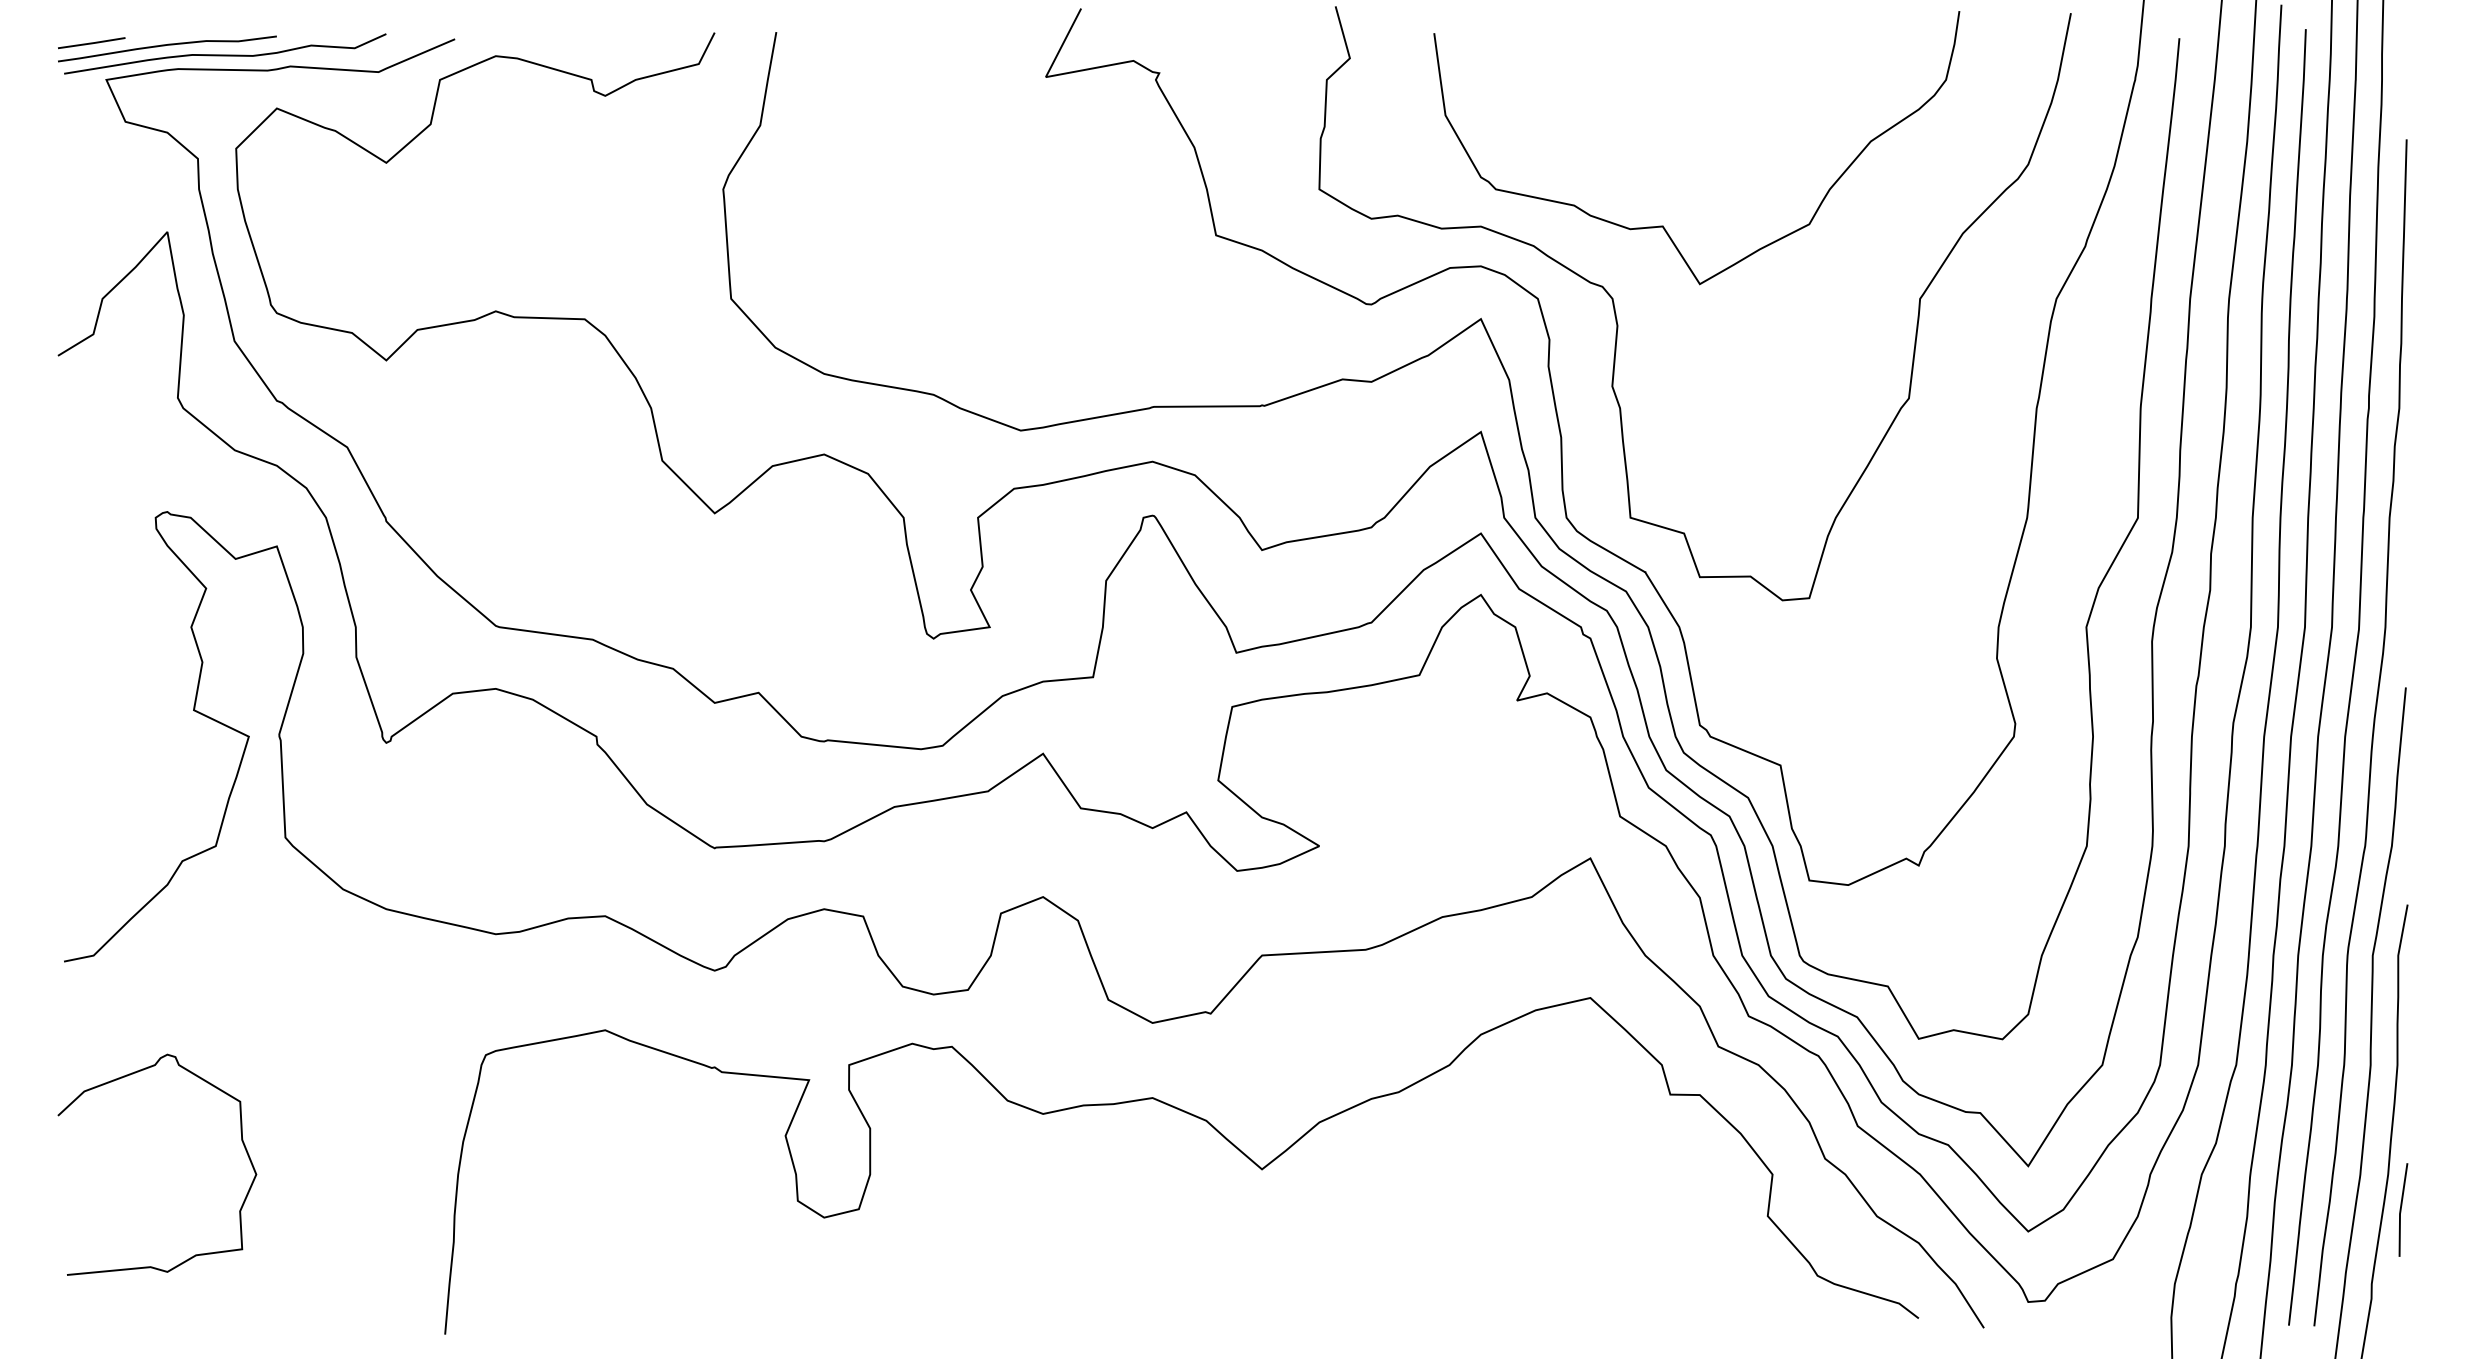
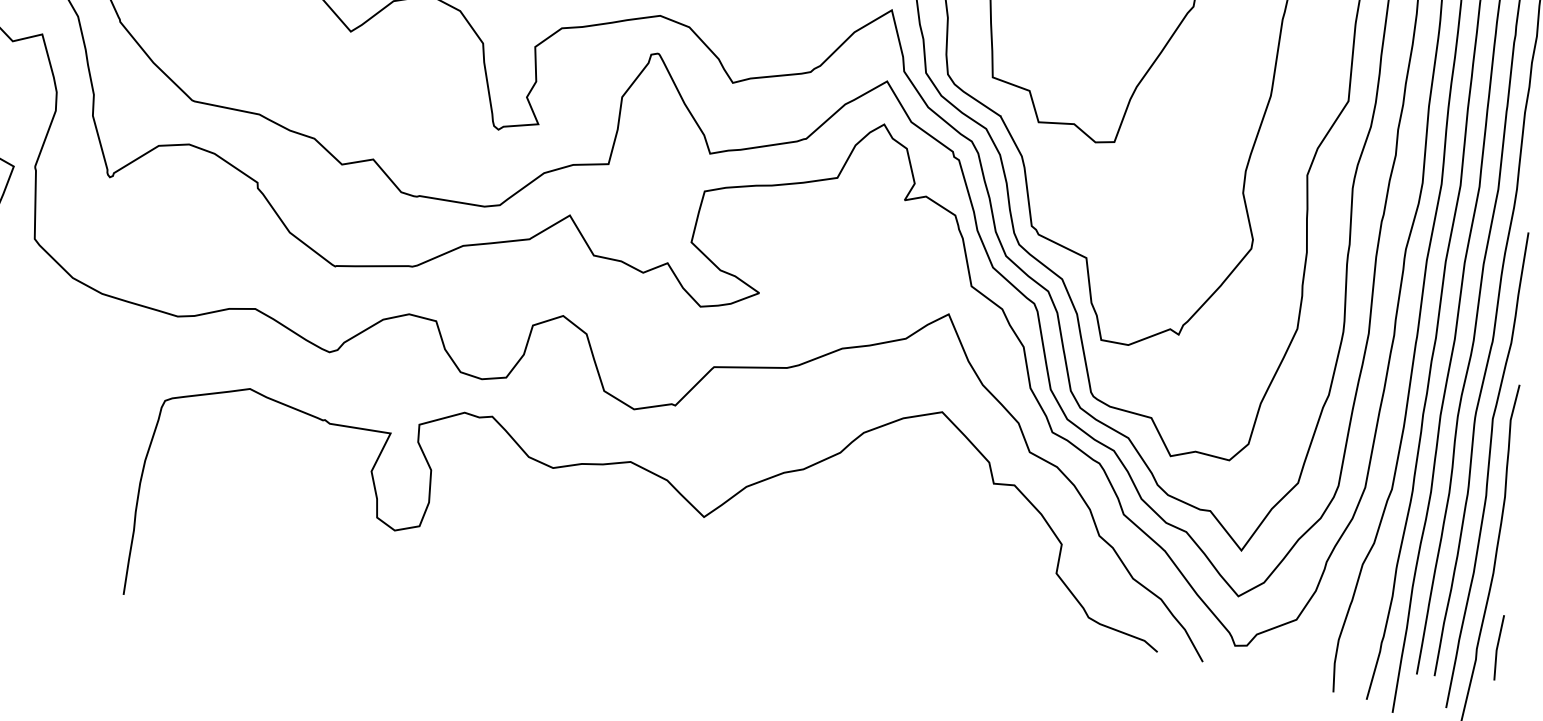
line: (2401, 1209) -> (1497, 647), moved

